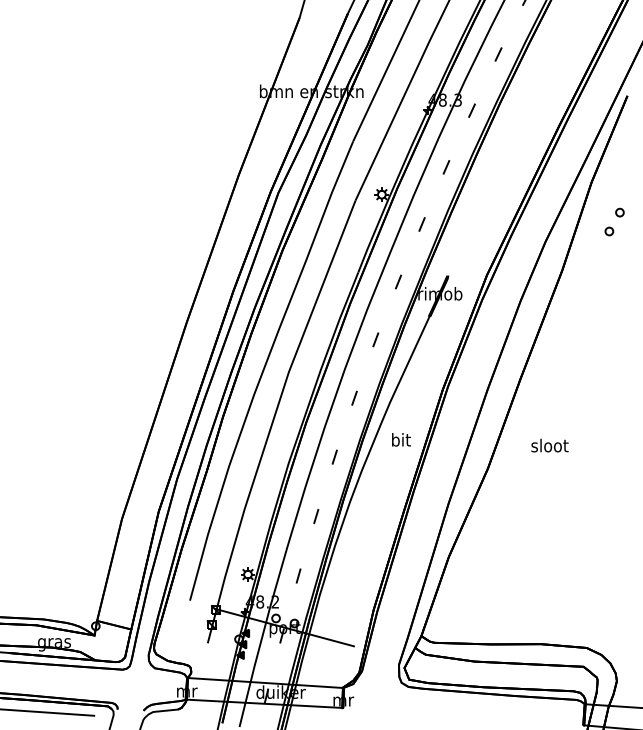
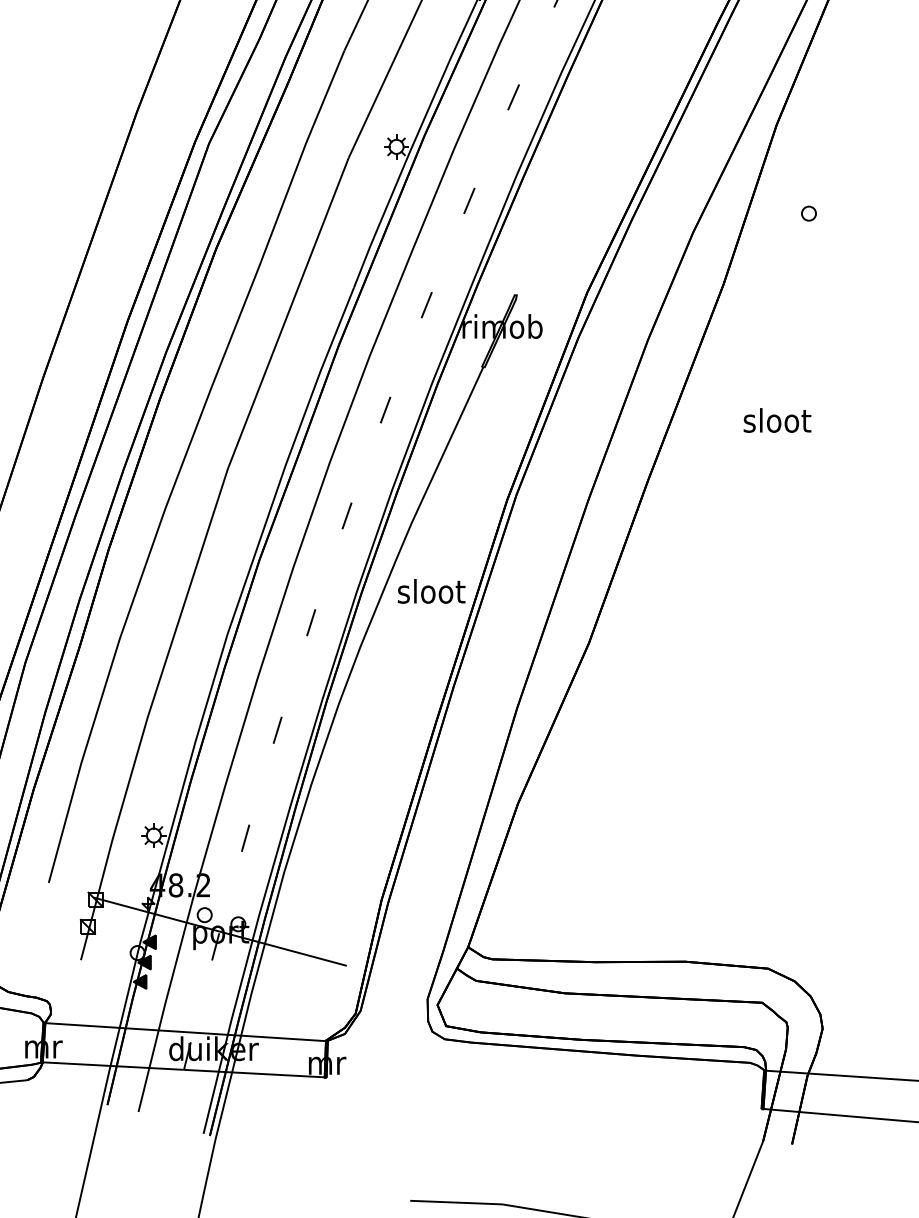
part: (619, 212) -> (827, 179), removed
text: (400, 439) -> (430, 590), bit -> sloot
text: (549, 445) -> (776, 420), moved

